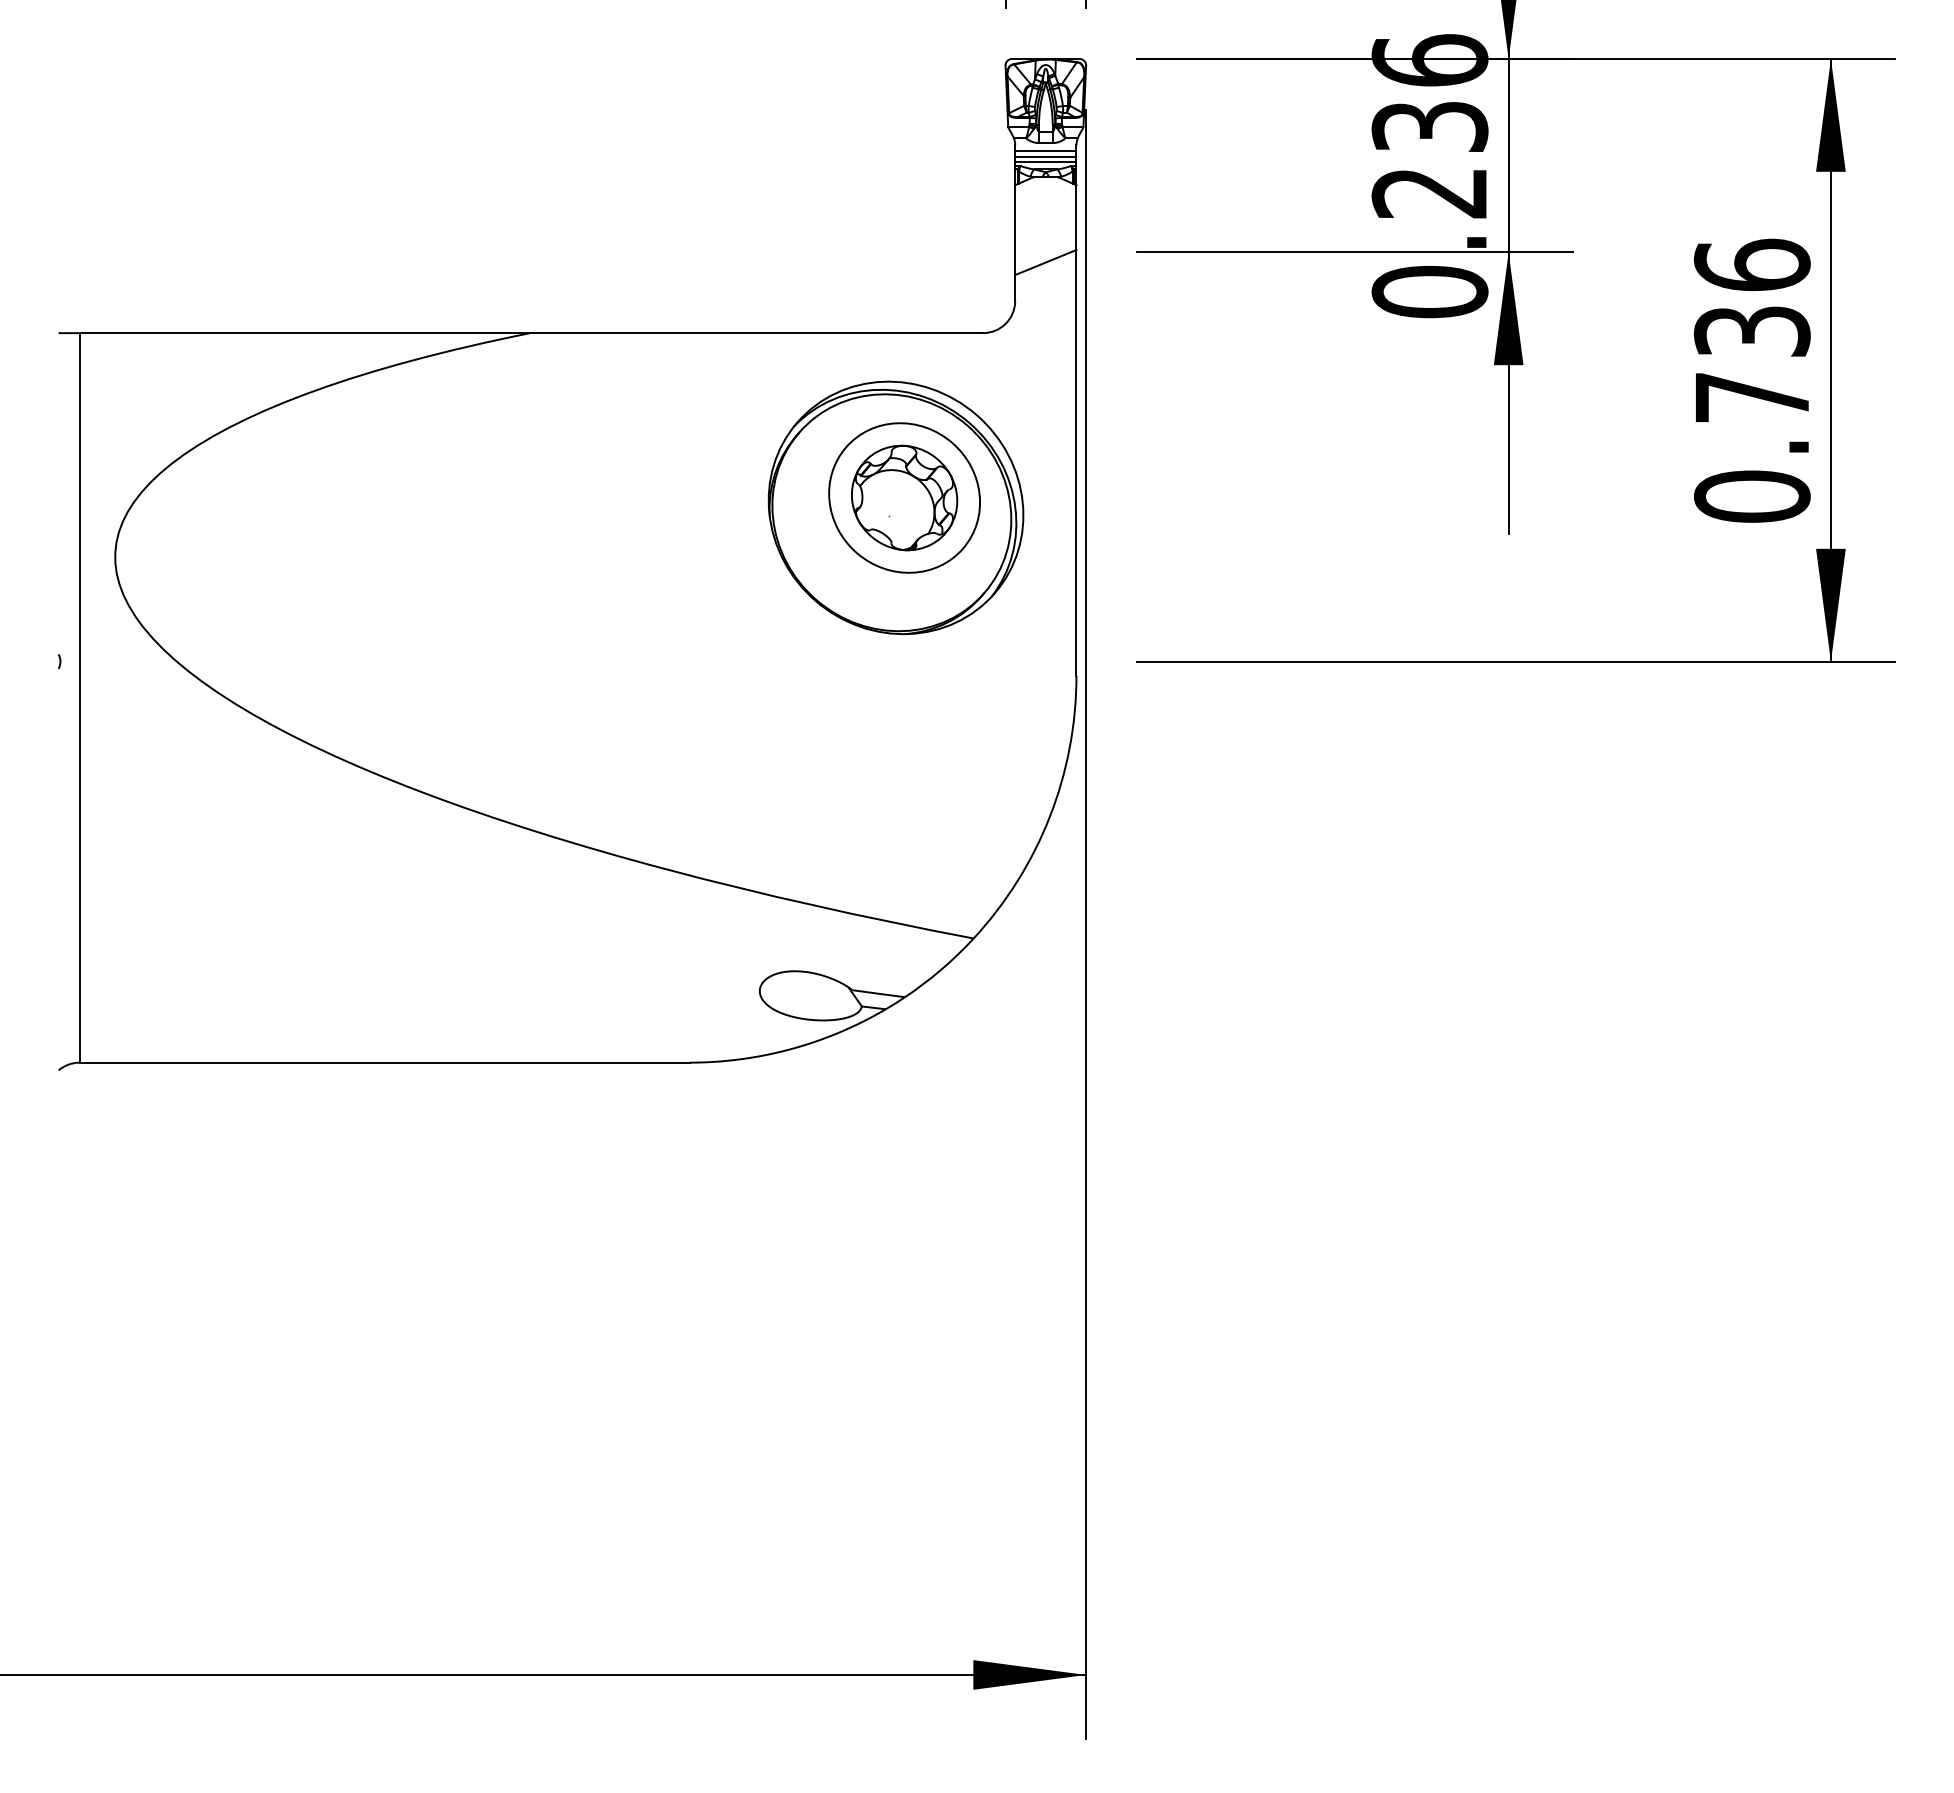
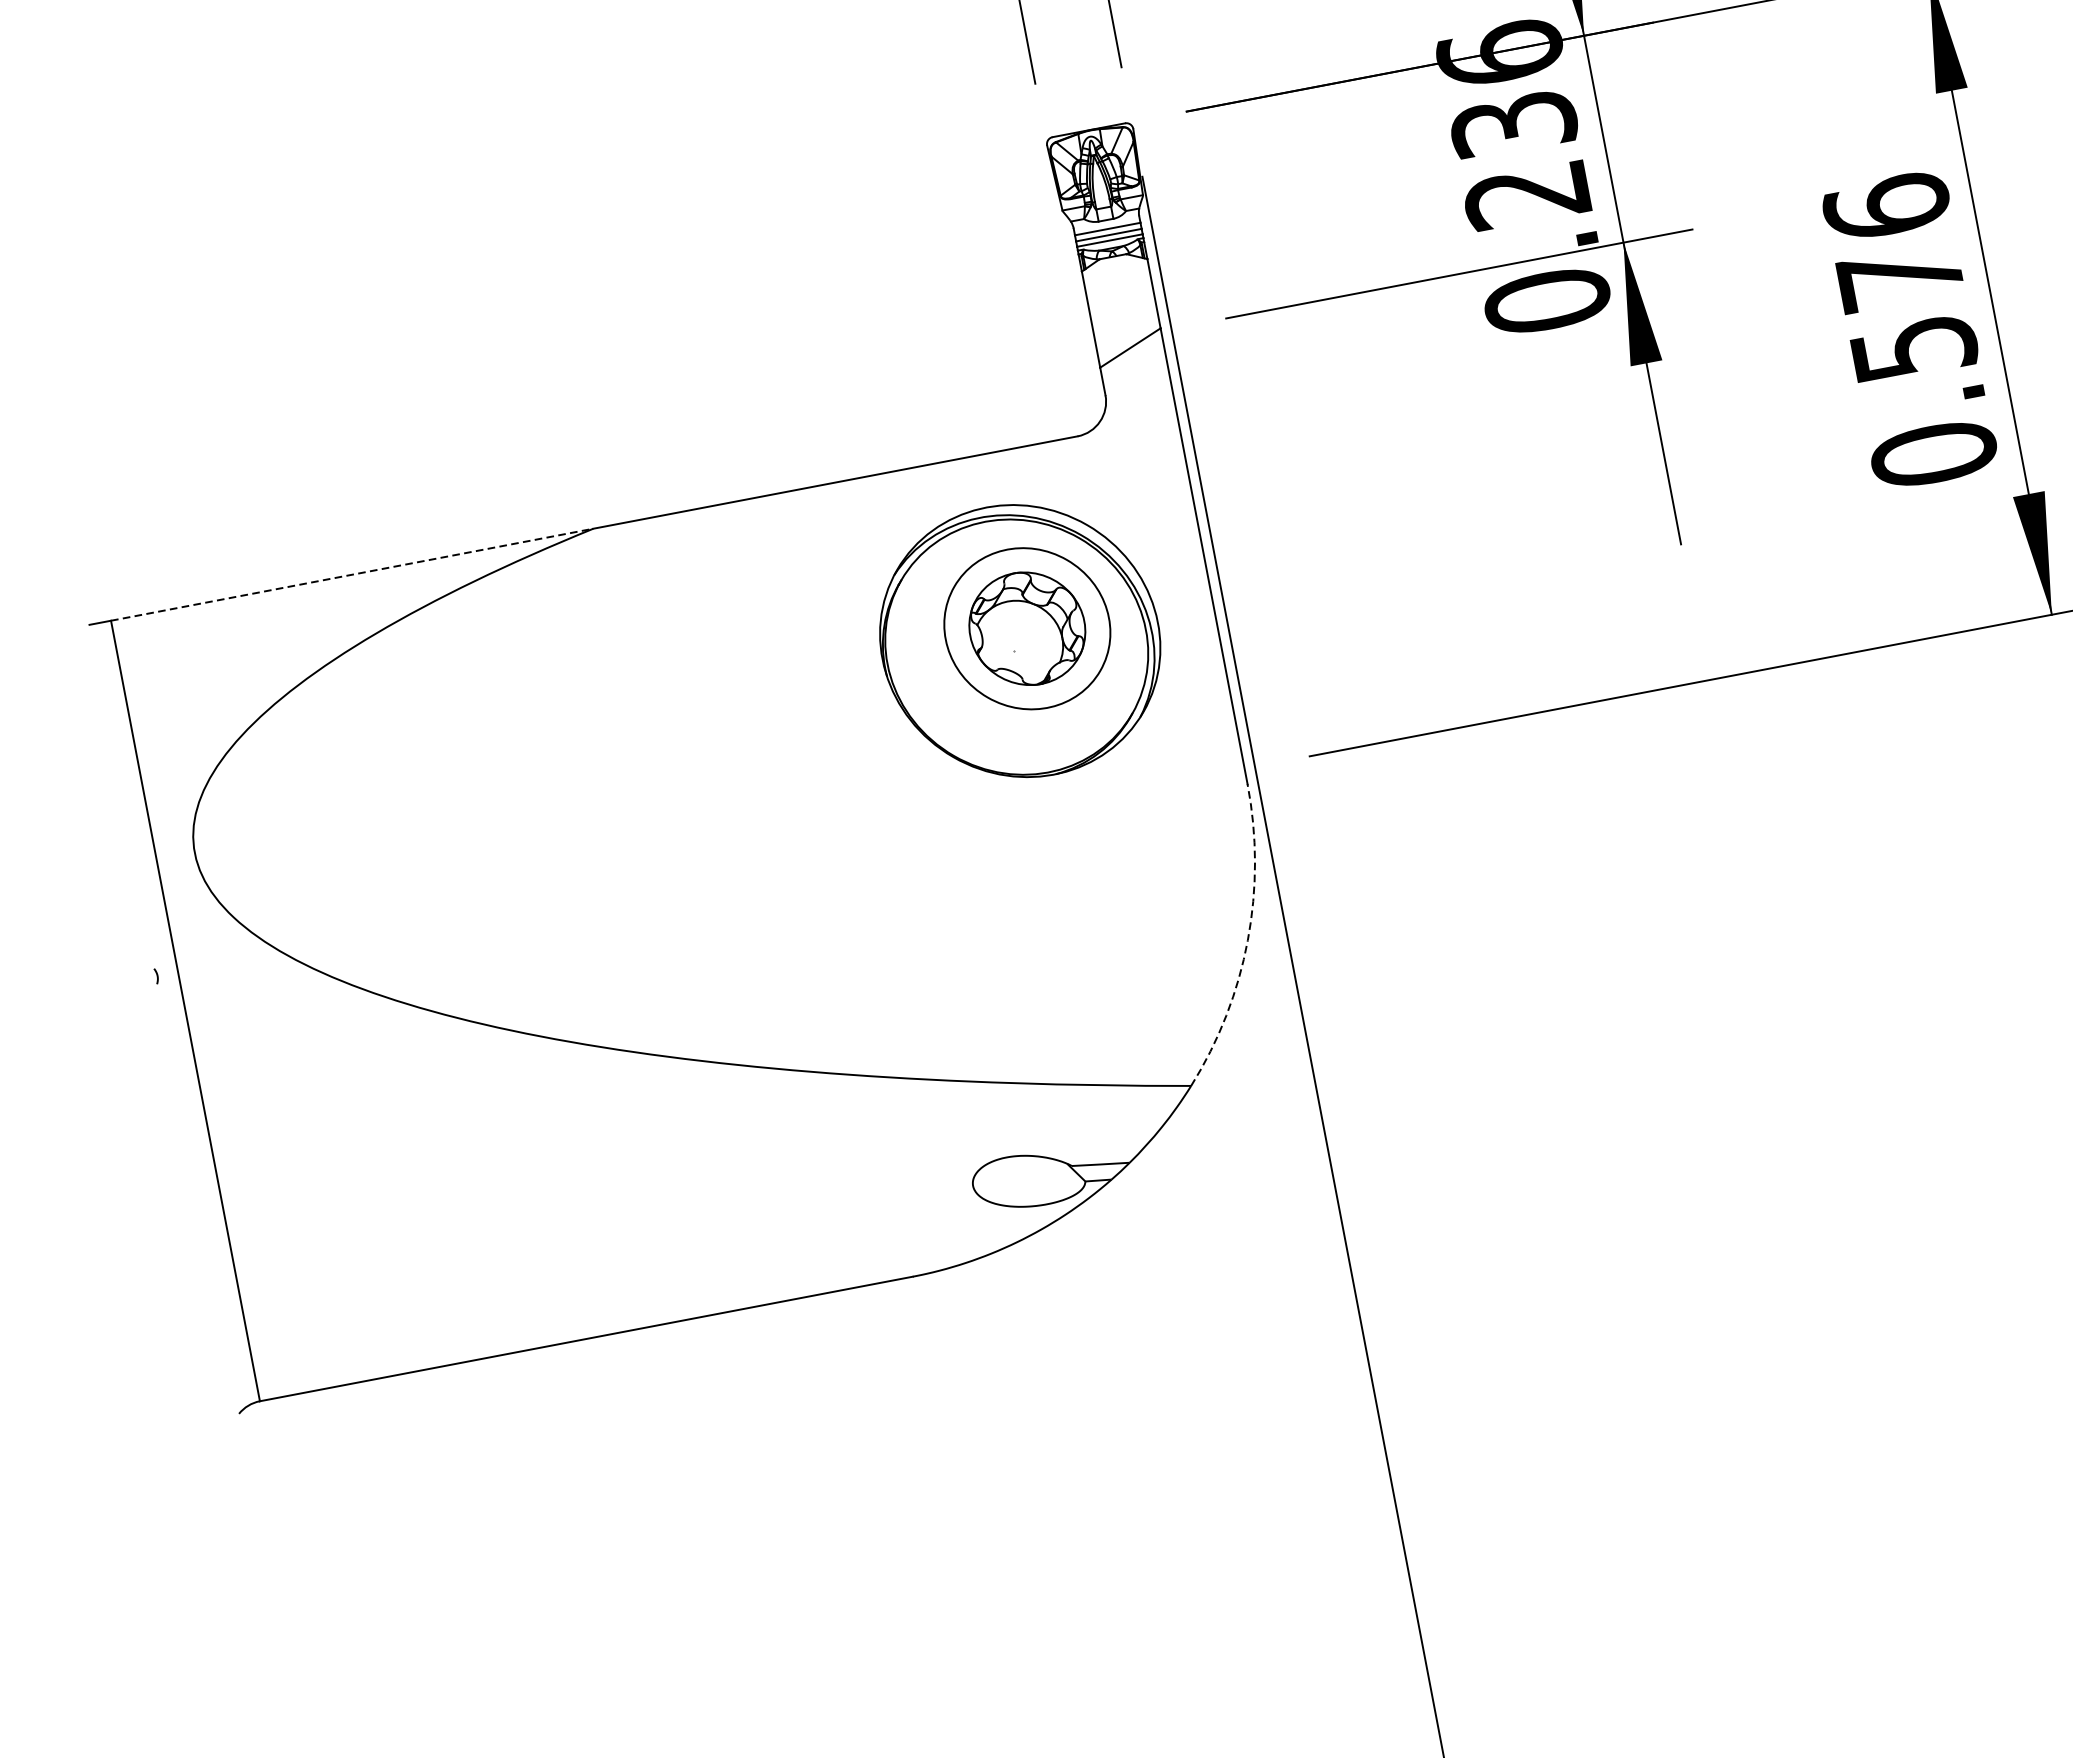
line: (305, 333) -> (352, 575), solid -> dashed
text: (1751, 364) -> (1906, 313), 0.736 -> 0.576
arc: (1049, 816) -> (1247, 939), solid -> dashed

